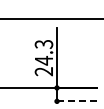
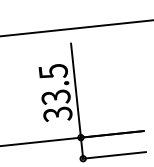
text: (43, 58) -> (54, 93), 24.3 -> 33.5
line: (76, 101) -> (113, 155), dashed -> solid

